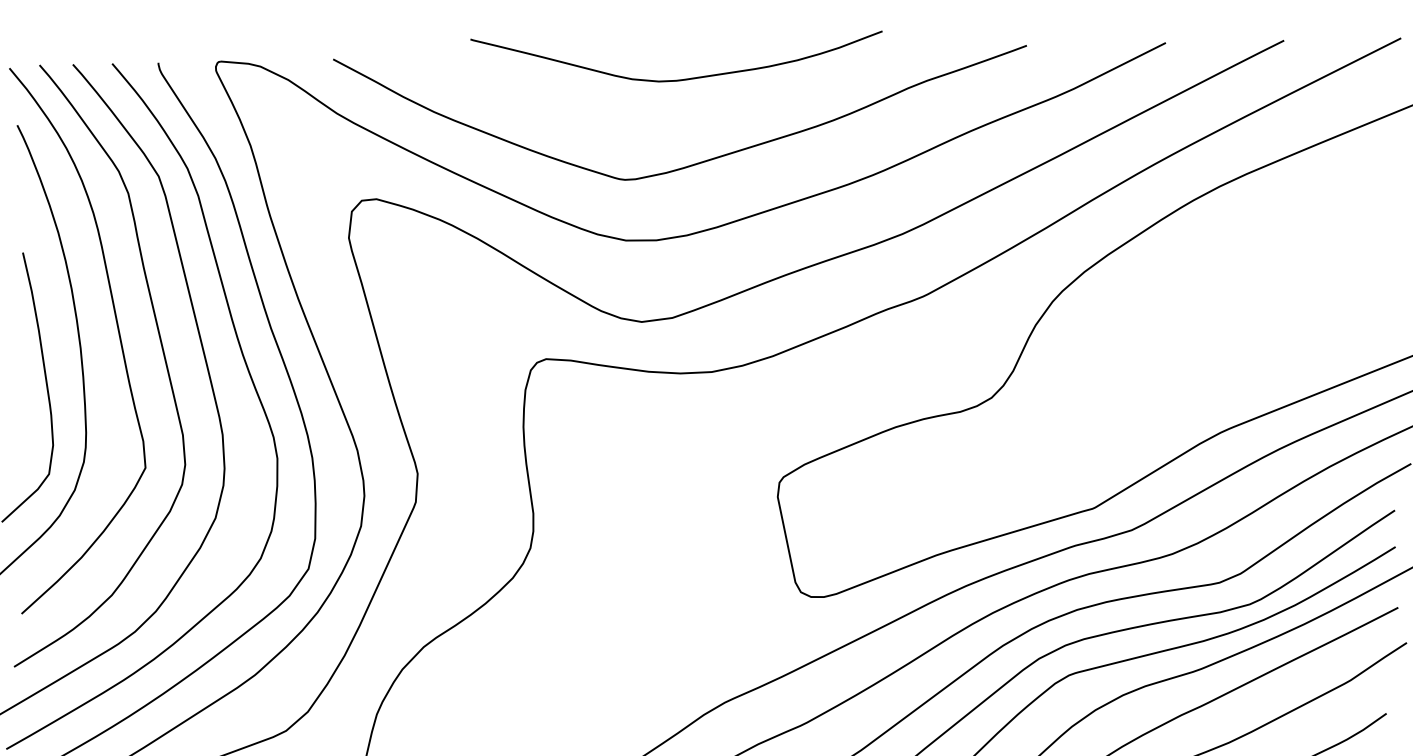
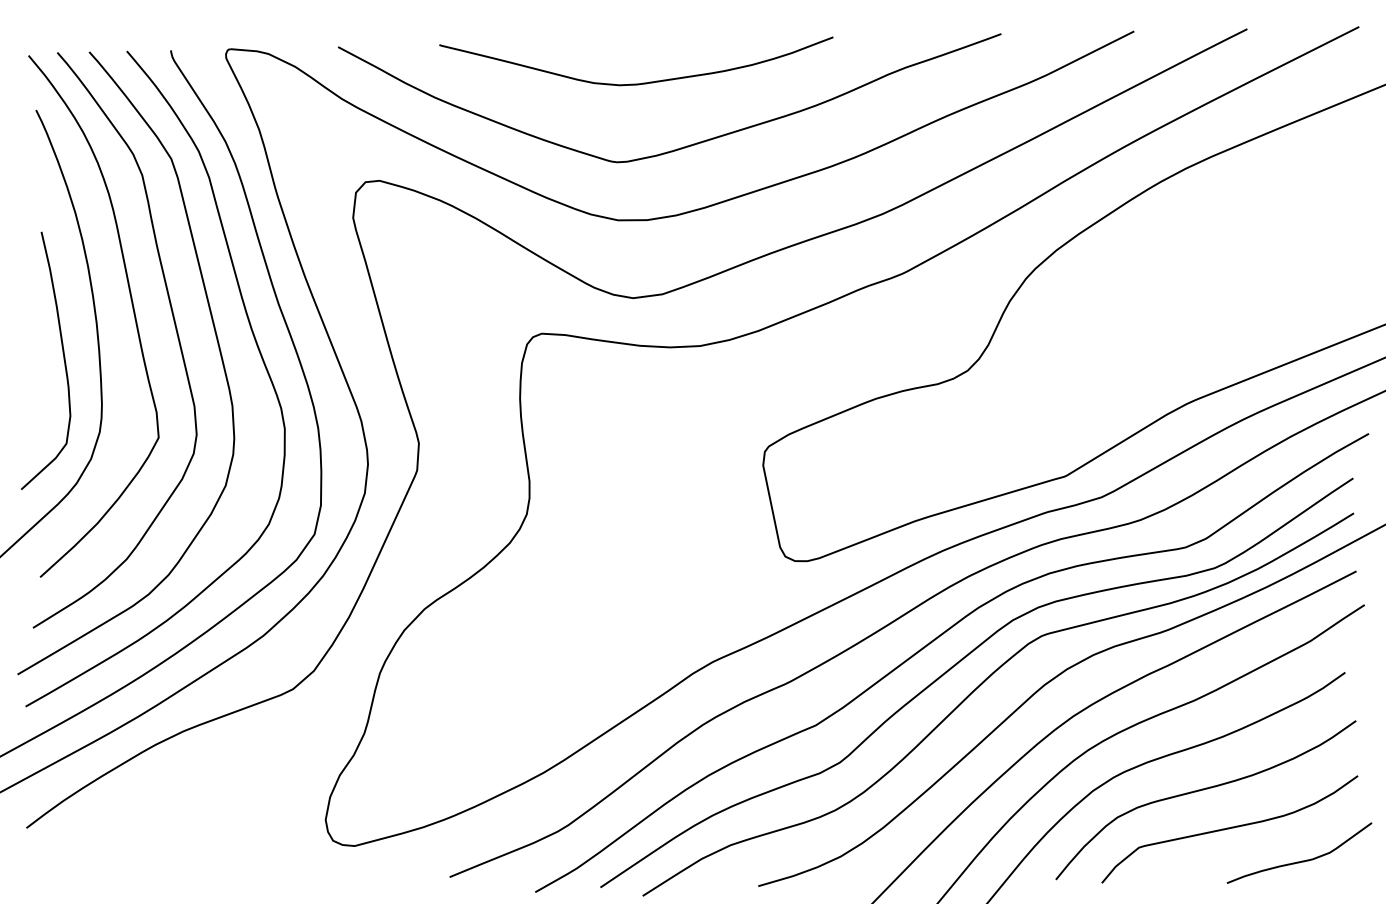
curve: (682, 78) -> (642, 82), moved

